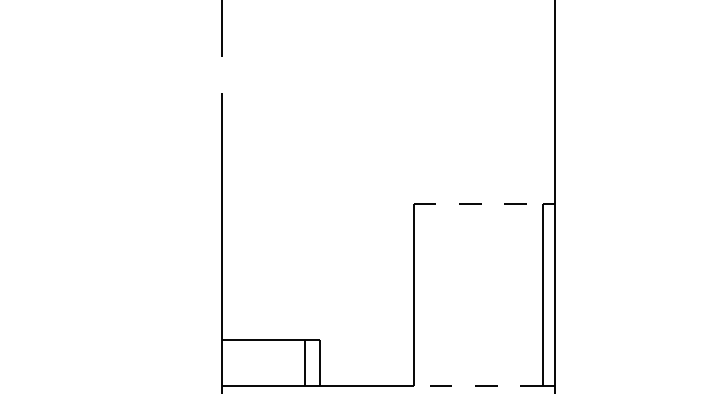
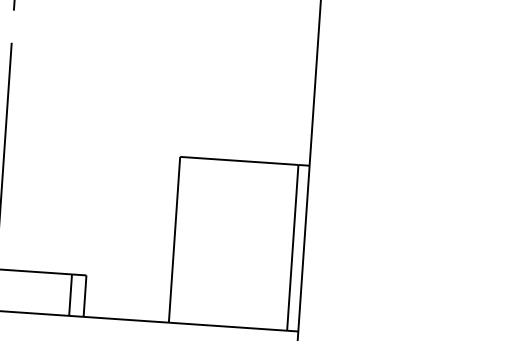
line: (478, 204) -> (239, 161), dashed -> solid
line: (478, 385) -> (228, 326), dashed -> solid

